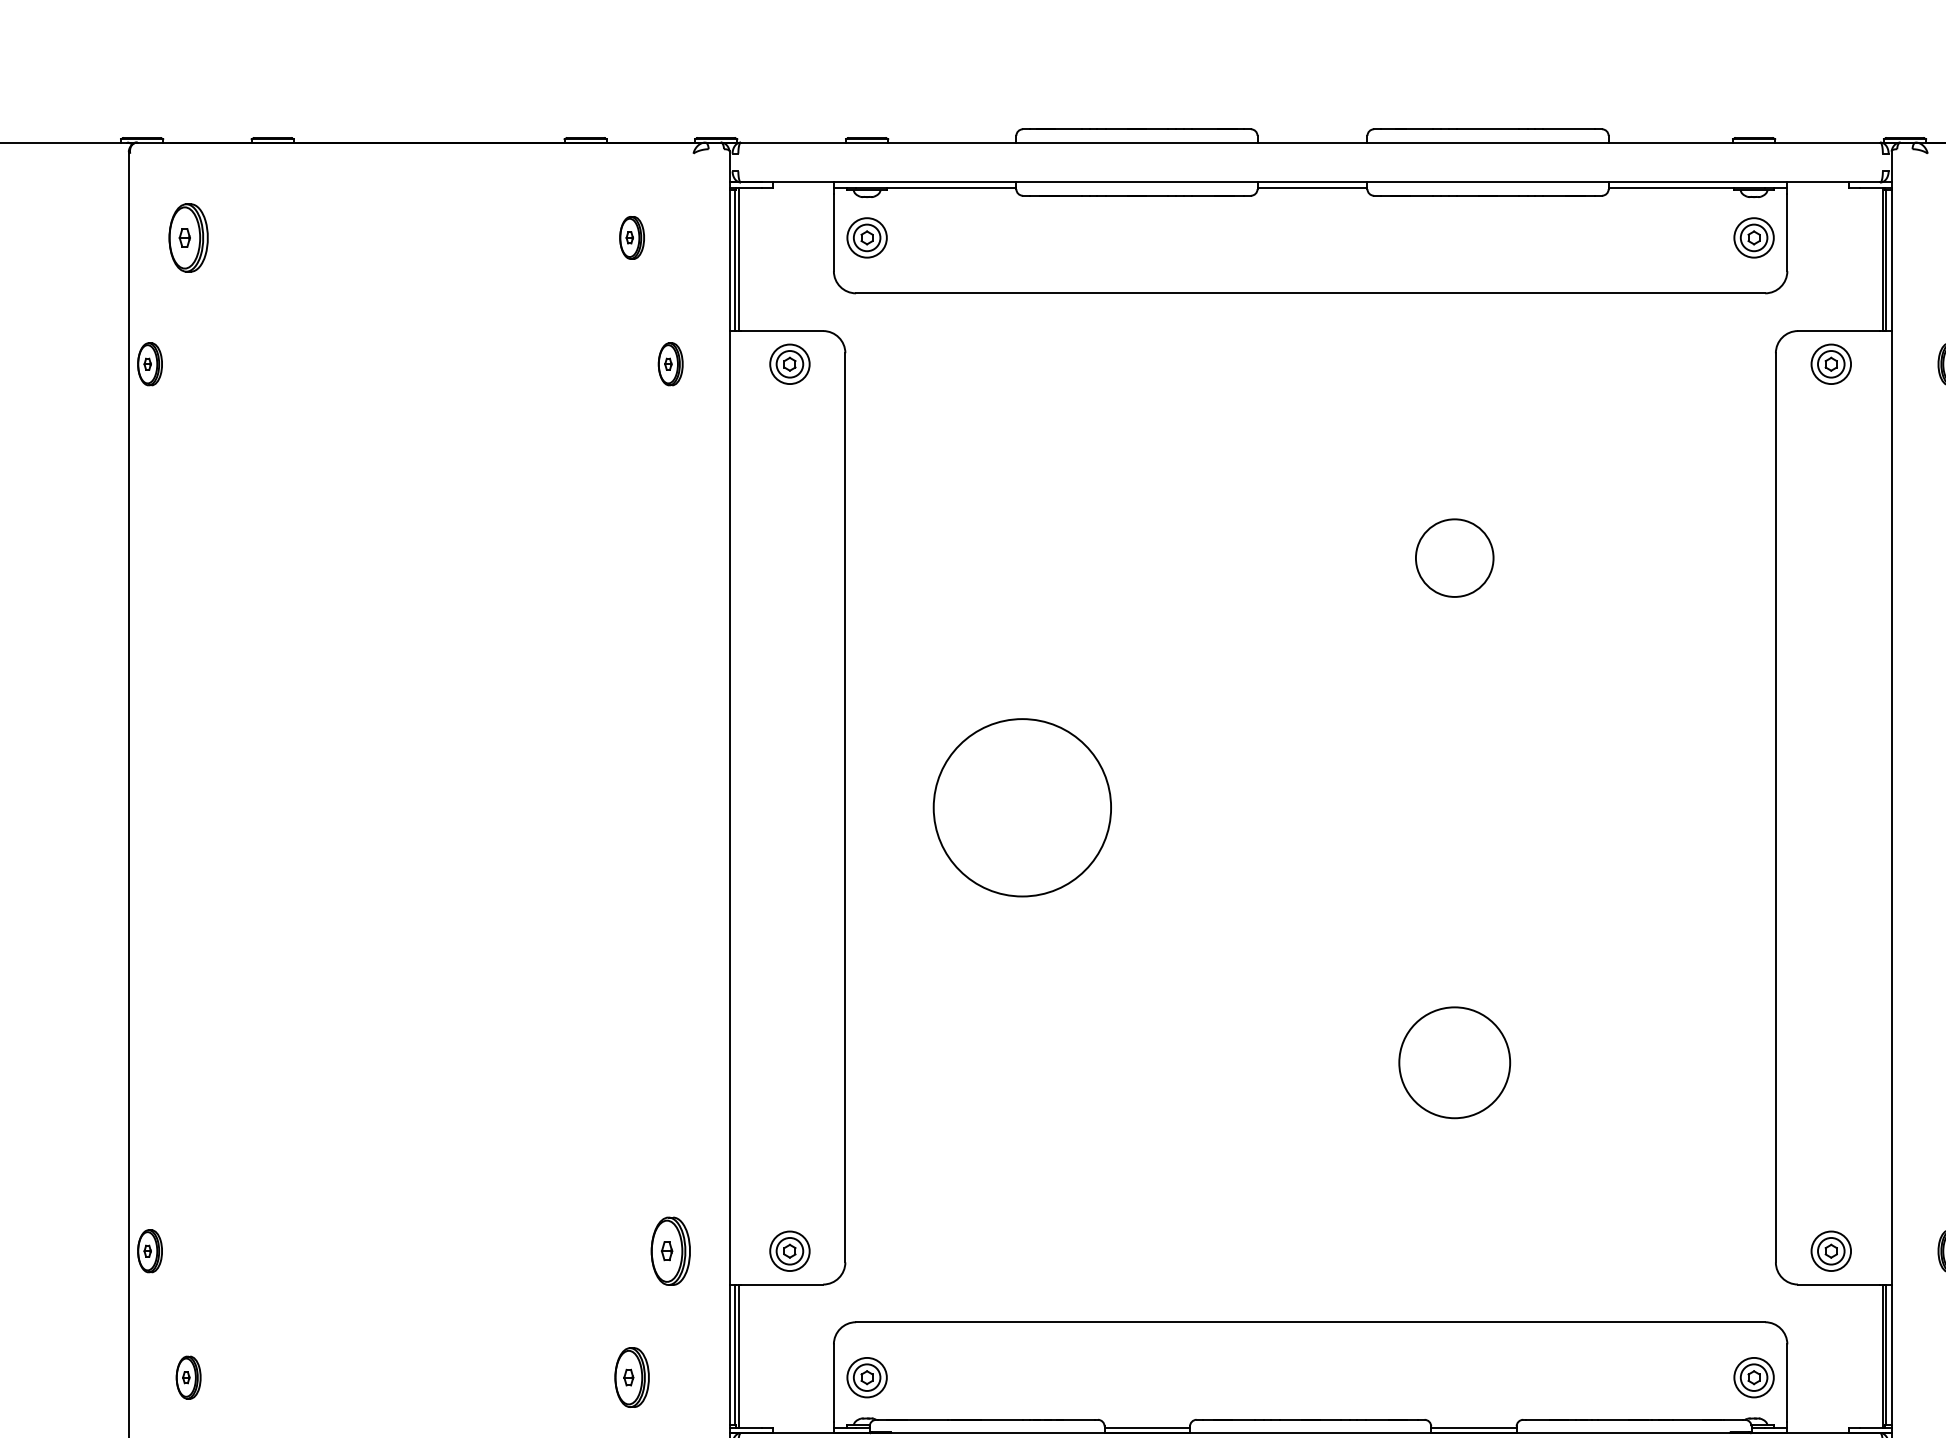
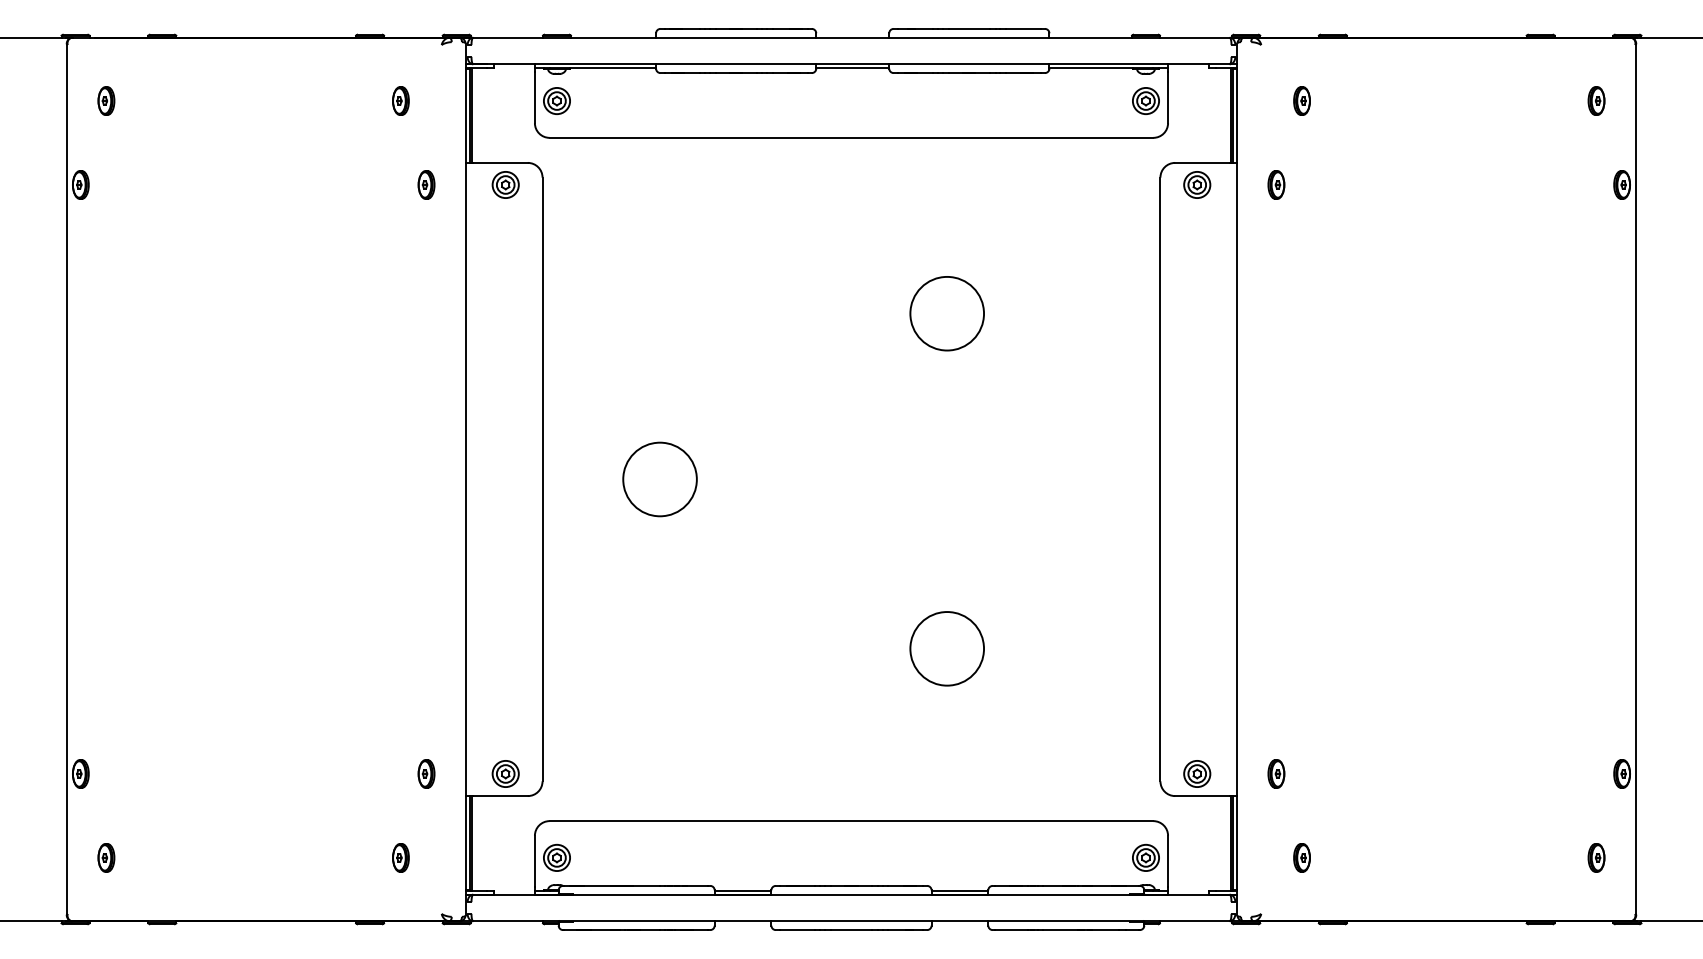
part: (188, 237) -> (106, 100), size x0.62
circle: (1455, 557) -> (947, 313), size x1.43
circle: (1021, 807) -> (659, 479), size x0.62
part: (670, 1250) -> (426, 773), size x0.62
part: (631, 1377) -> (400, 857), size x0.71

